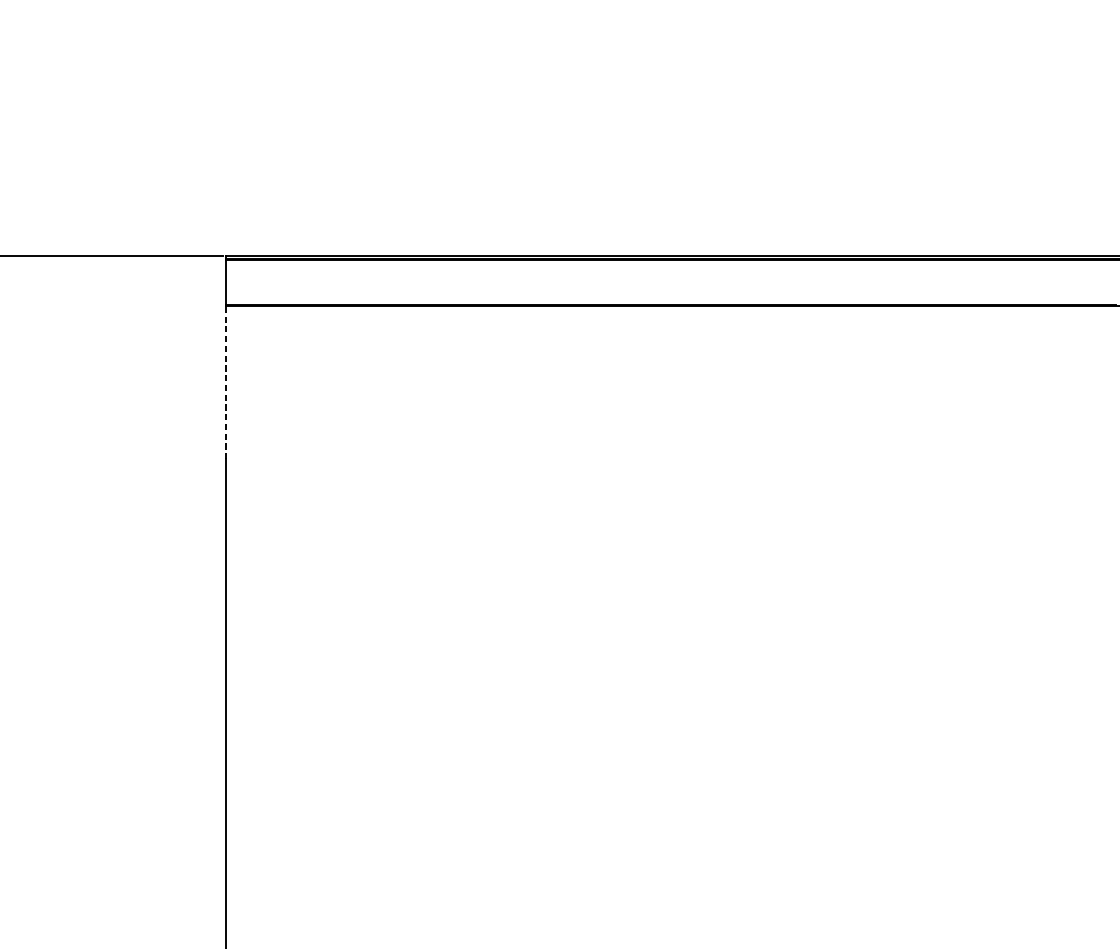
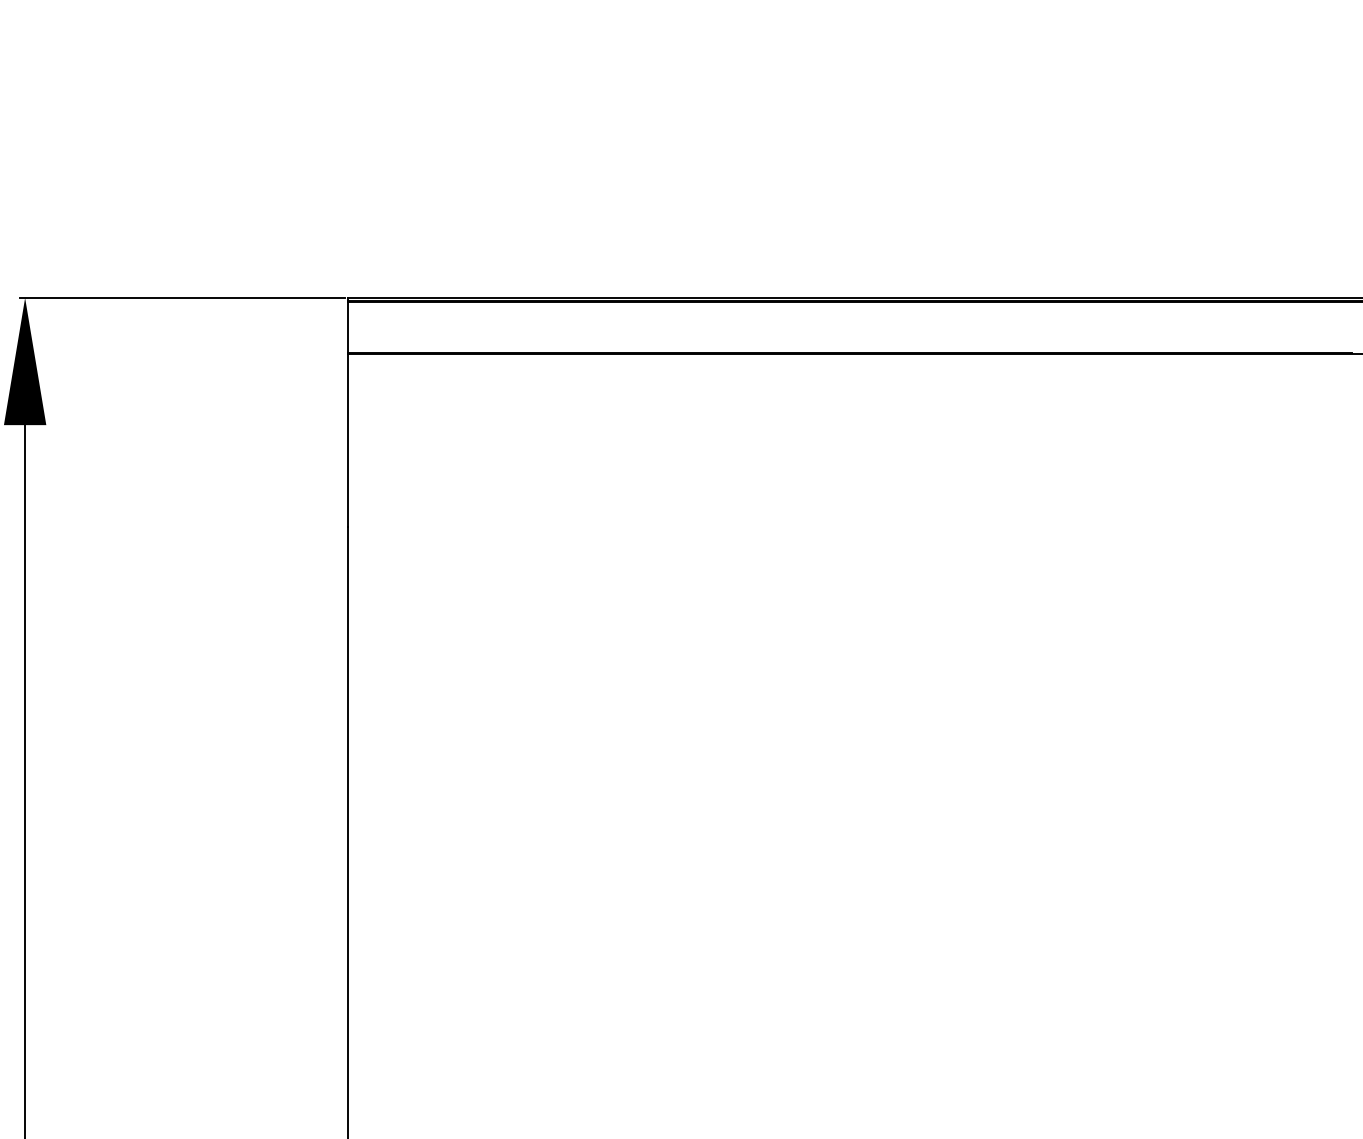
line: (226, 381) -> (348, 439), dashed -> solid

